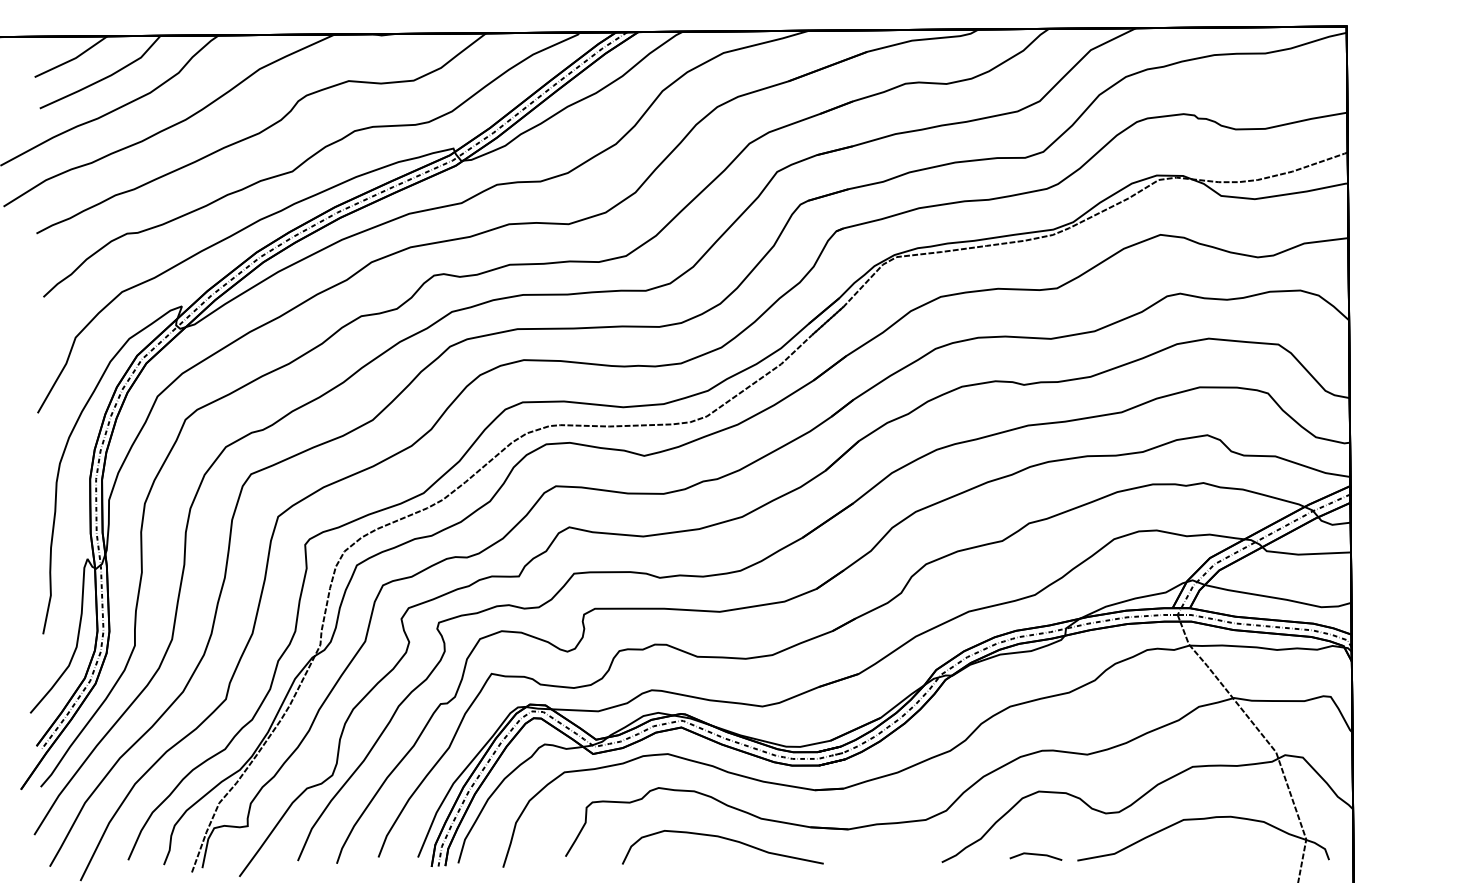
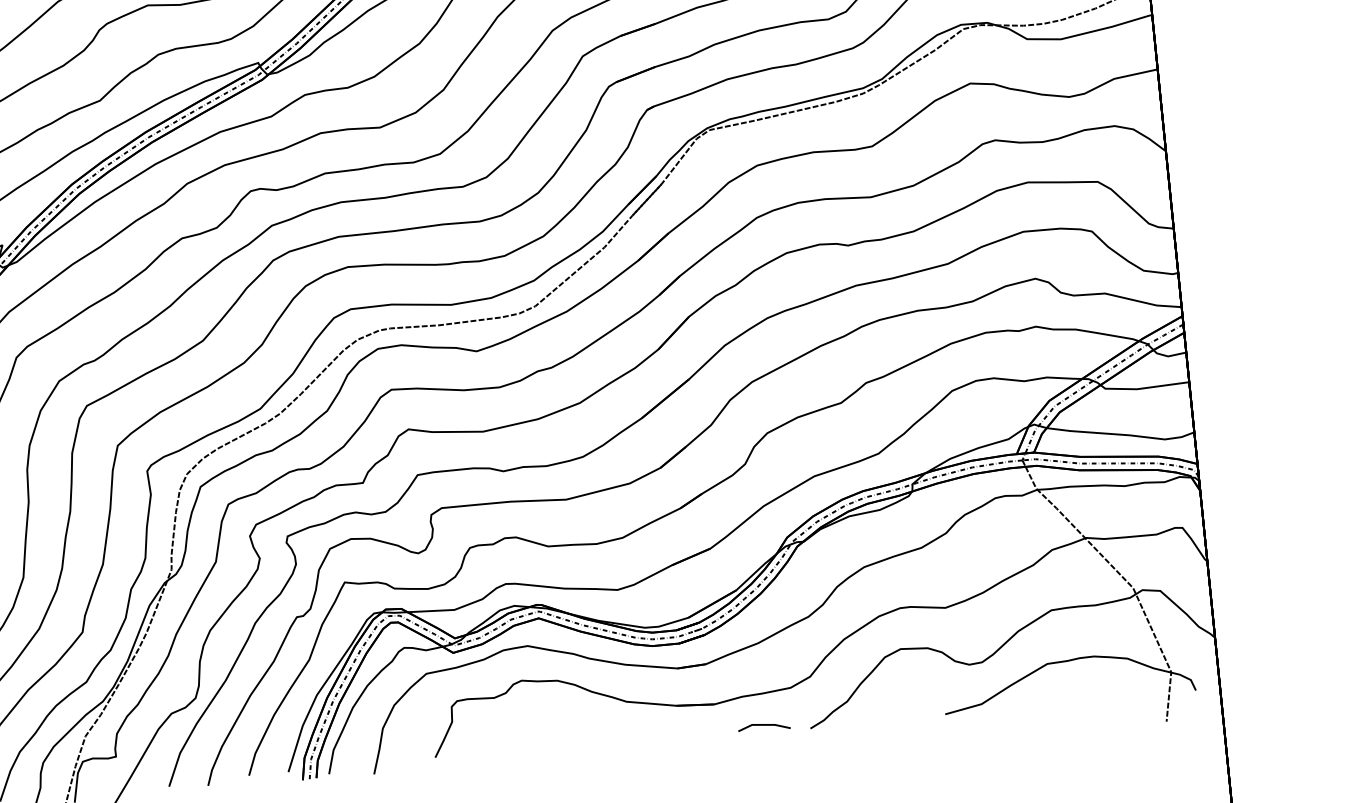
curve: (724, 839) -> (591, 725), removed
line: (1035, 855) -> (763, 726), moved

